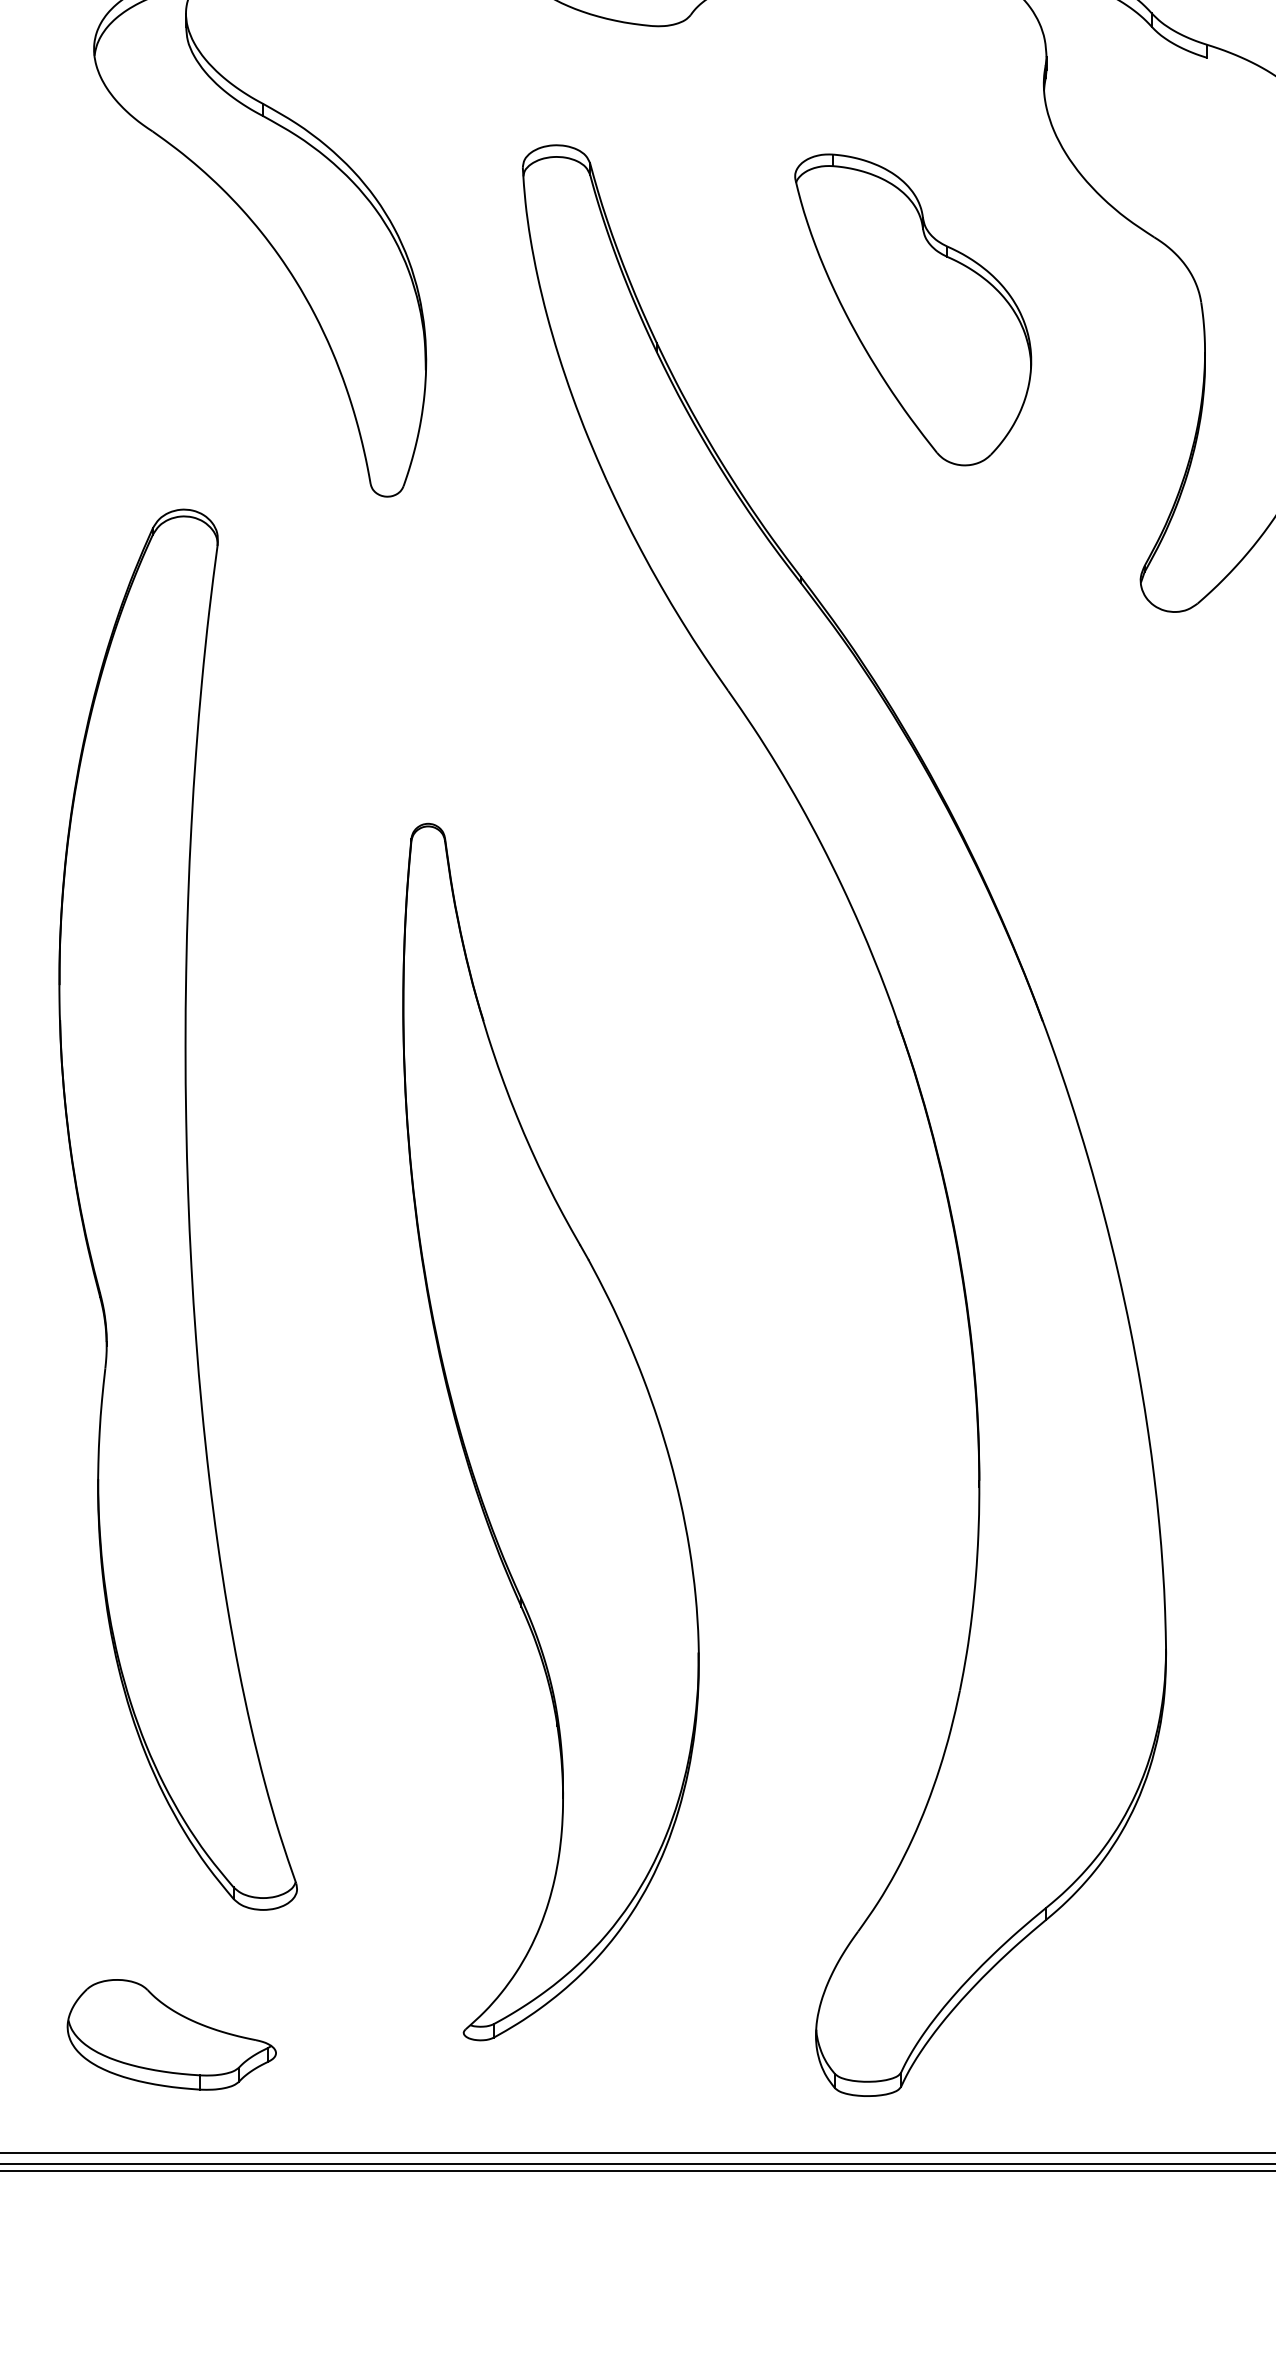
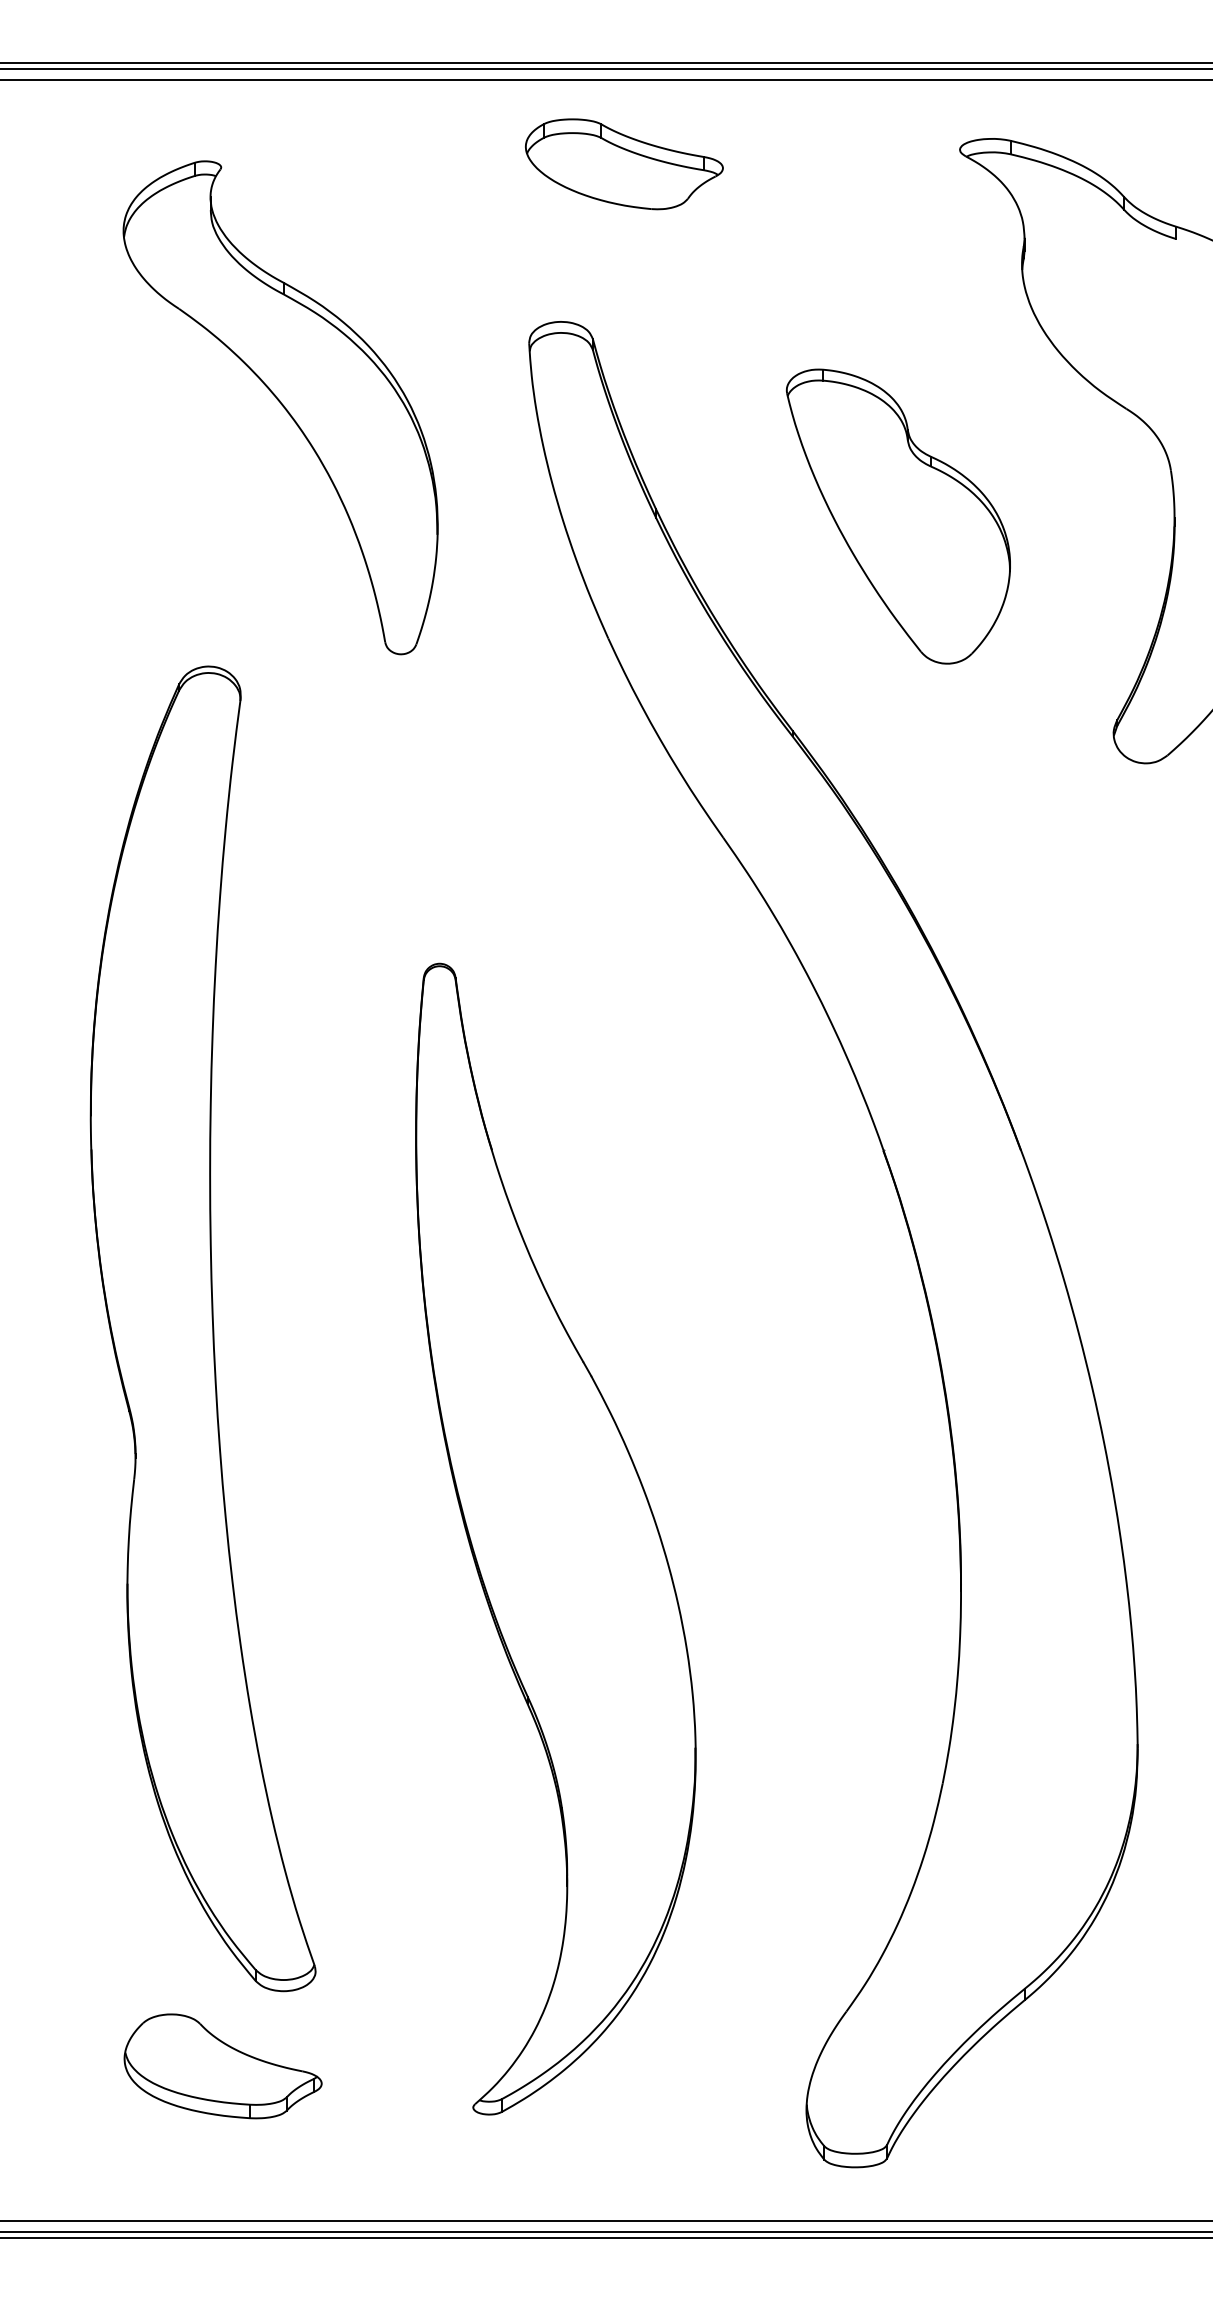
part: (913, 309) -> (898, 516), moved
part: (171, 2034) -> (222, 2066), moved

